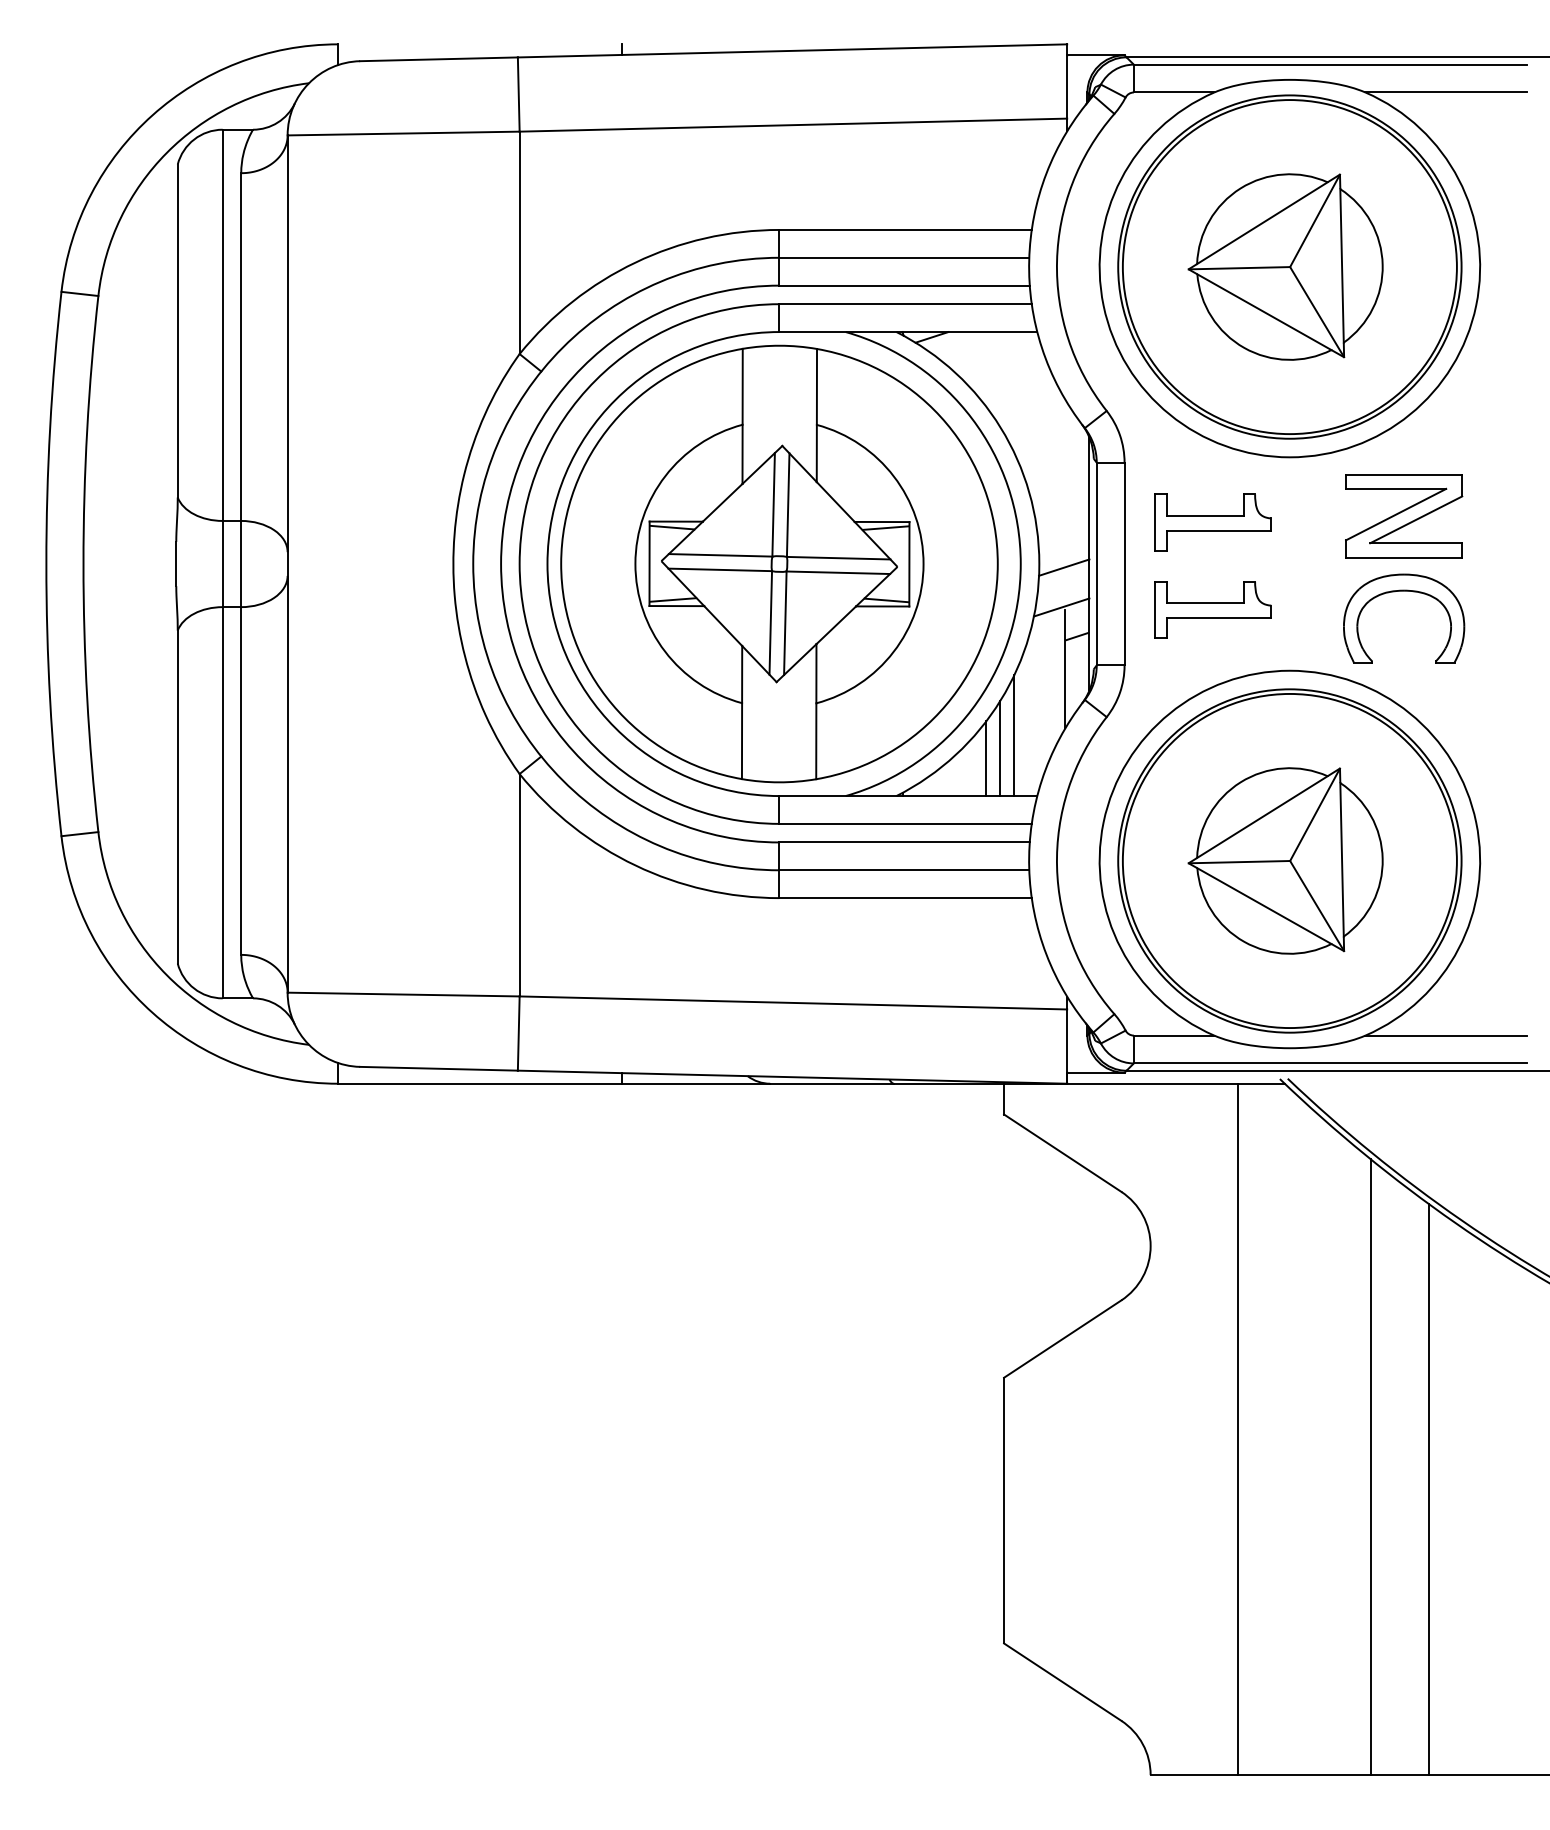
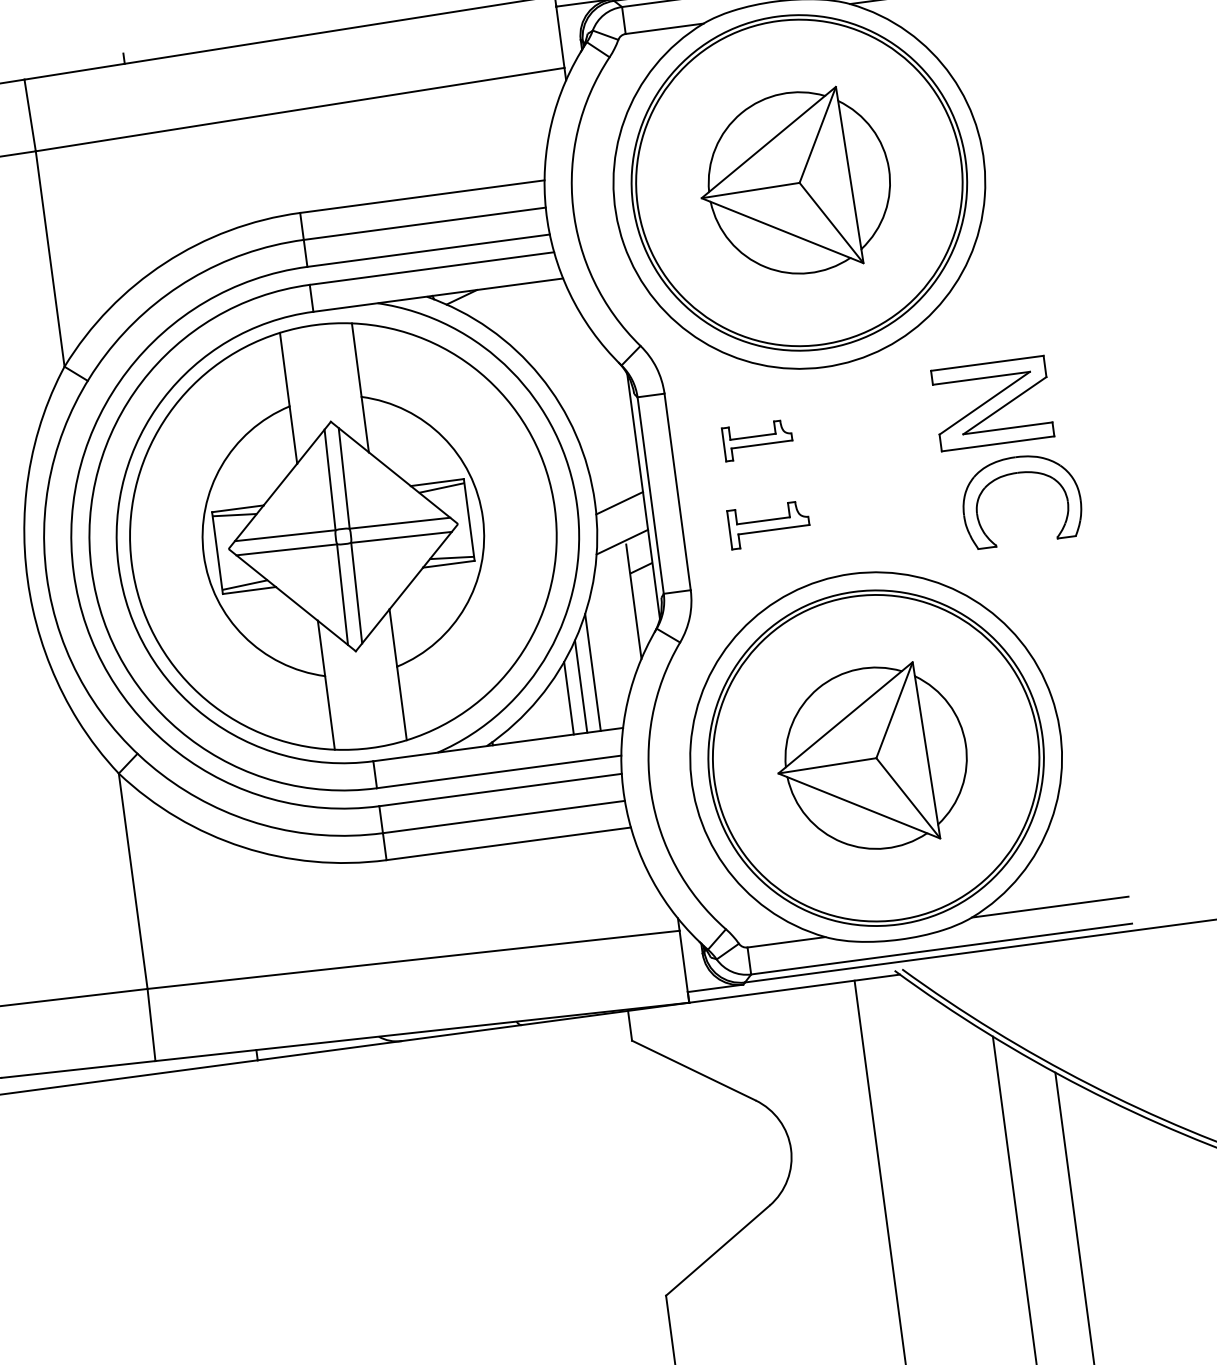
part: (1404, 516) -> (993, 403), moved
part: (1212, 522) -> (757, 440), size x0.6
part: (1404, 591) -> (1018, 473), moved
part: (1212, 609) -> (768, 524), size x0.7

